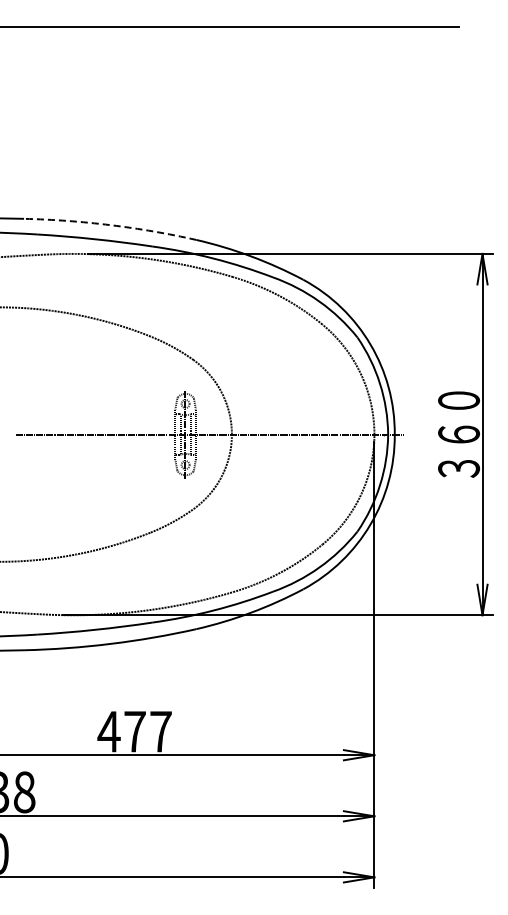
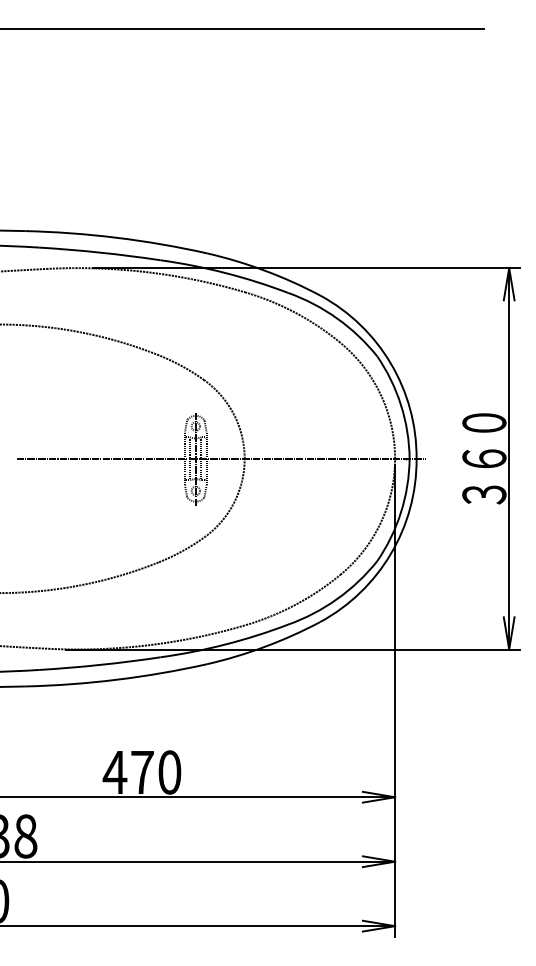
arc: (110, 225) -> (116, 238), dashed -> solid
text: (160, 731) -> (169, 772), 477 -> 470

